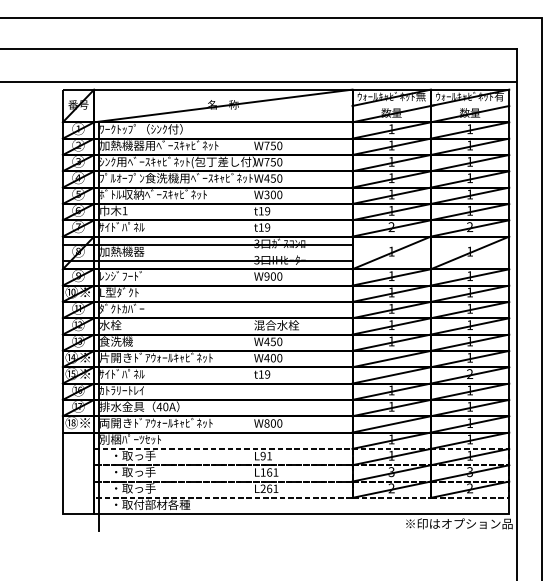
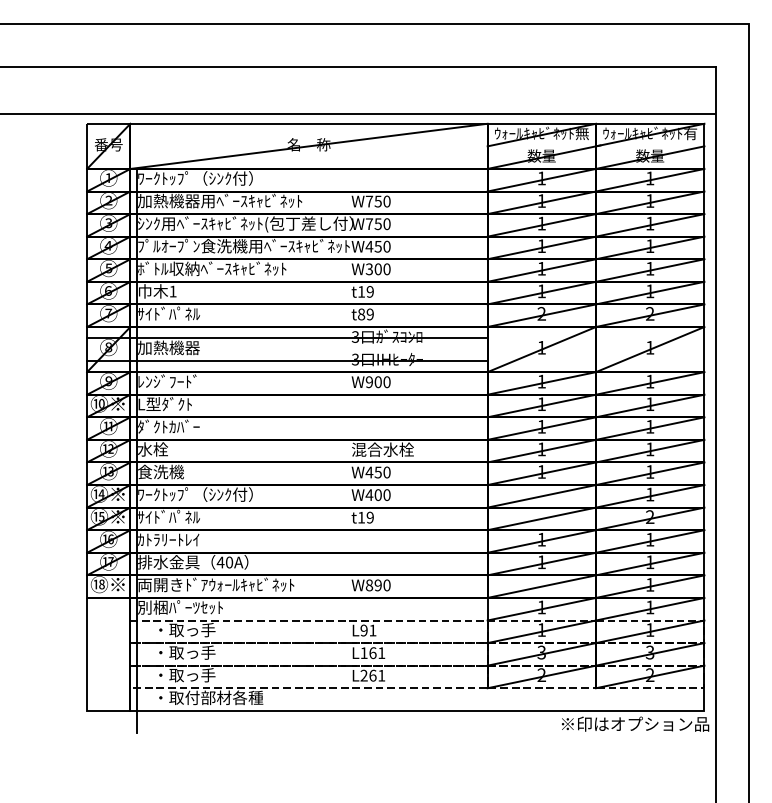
text: (261, 227) -> (361, 314), t19 -> t89
text: (156, 357) -> (216, 494), 片開きﾄﾞｱｳｫｰﾙｷｬﾋﾞﾈｯﾄ -> ﾜｰｸﾄｯﾌﾟ（ｼﾝｸ付）
text: (272, 423) -> (377, 585), W800 -> W890

